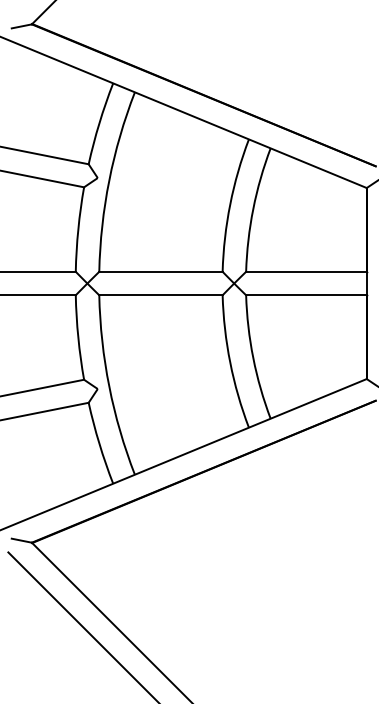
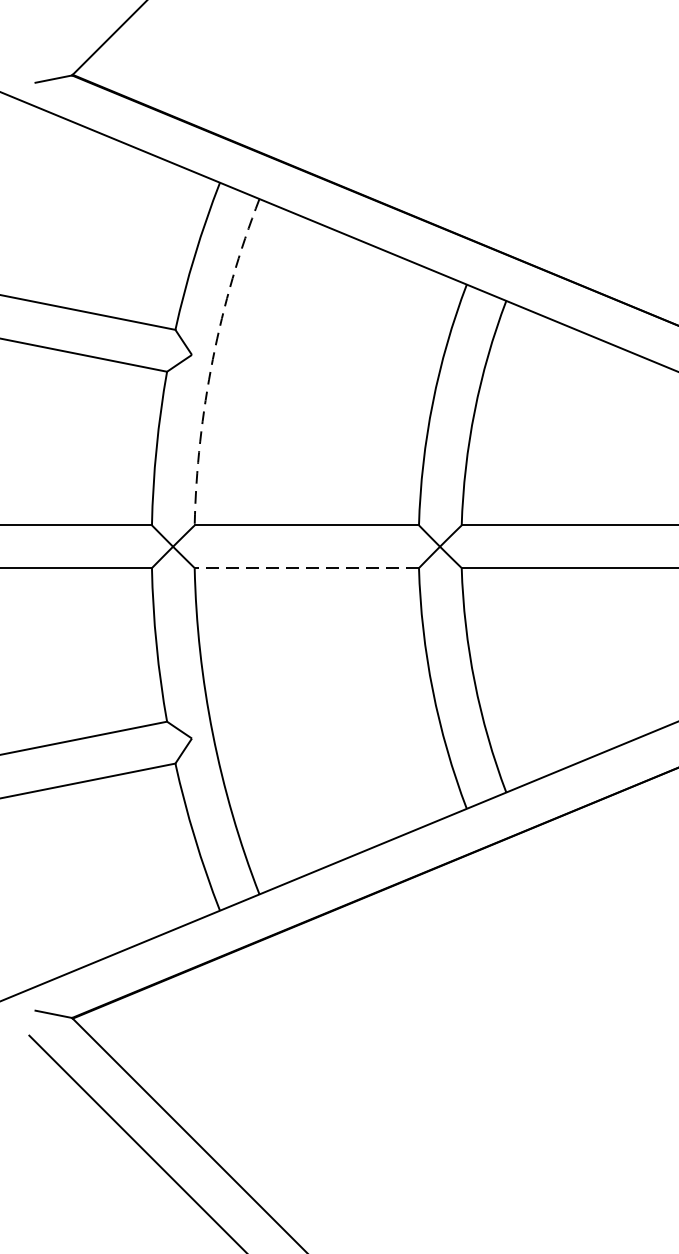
arc: (109, 180) -> (213, 359), solid -> dashed
line: (160, 295) -> (306, 568), solid -> dashed

